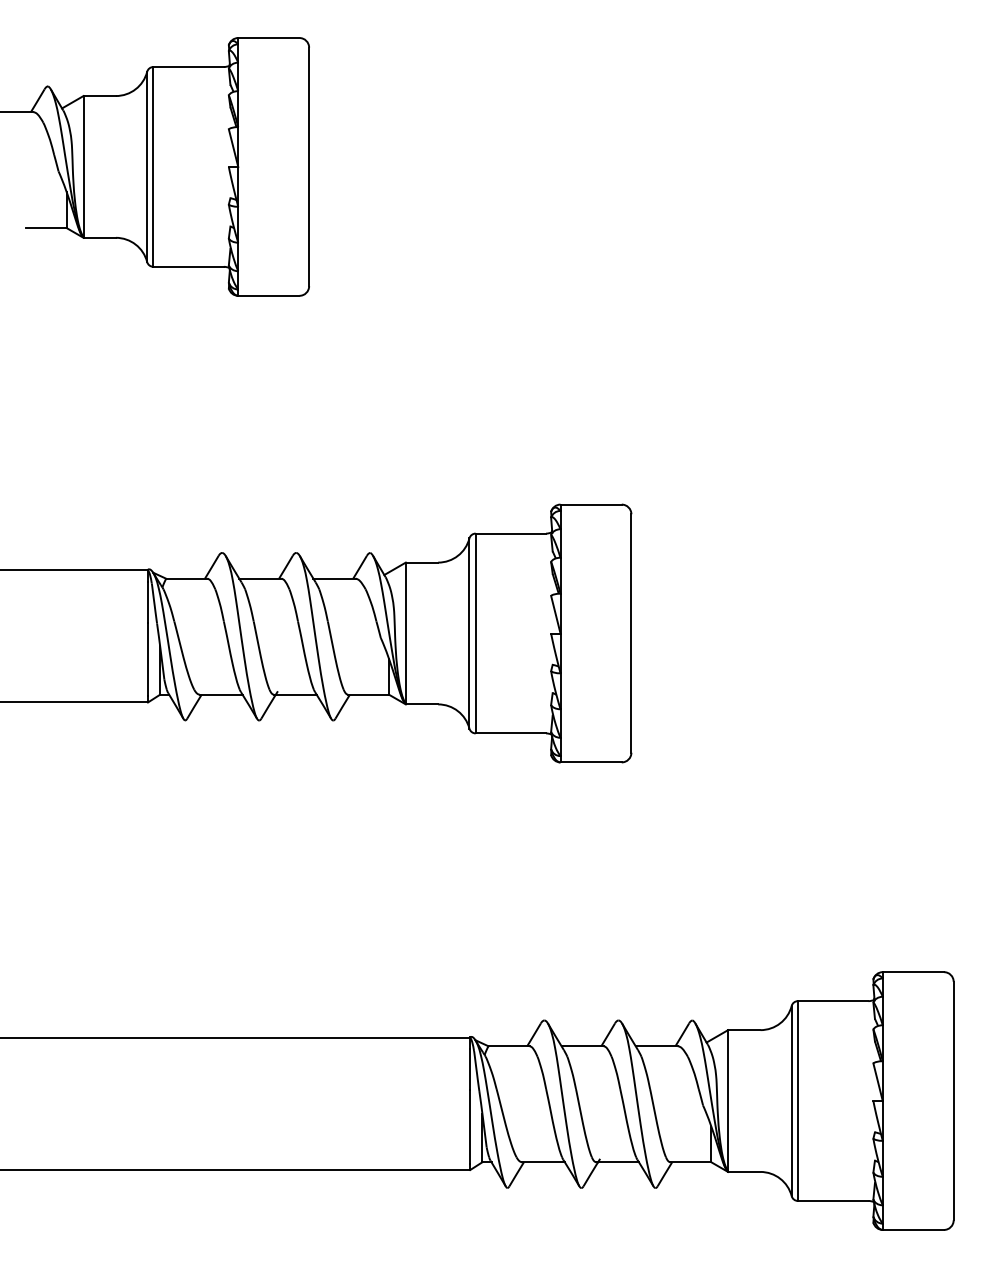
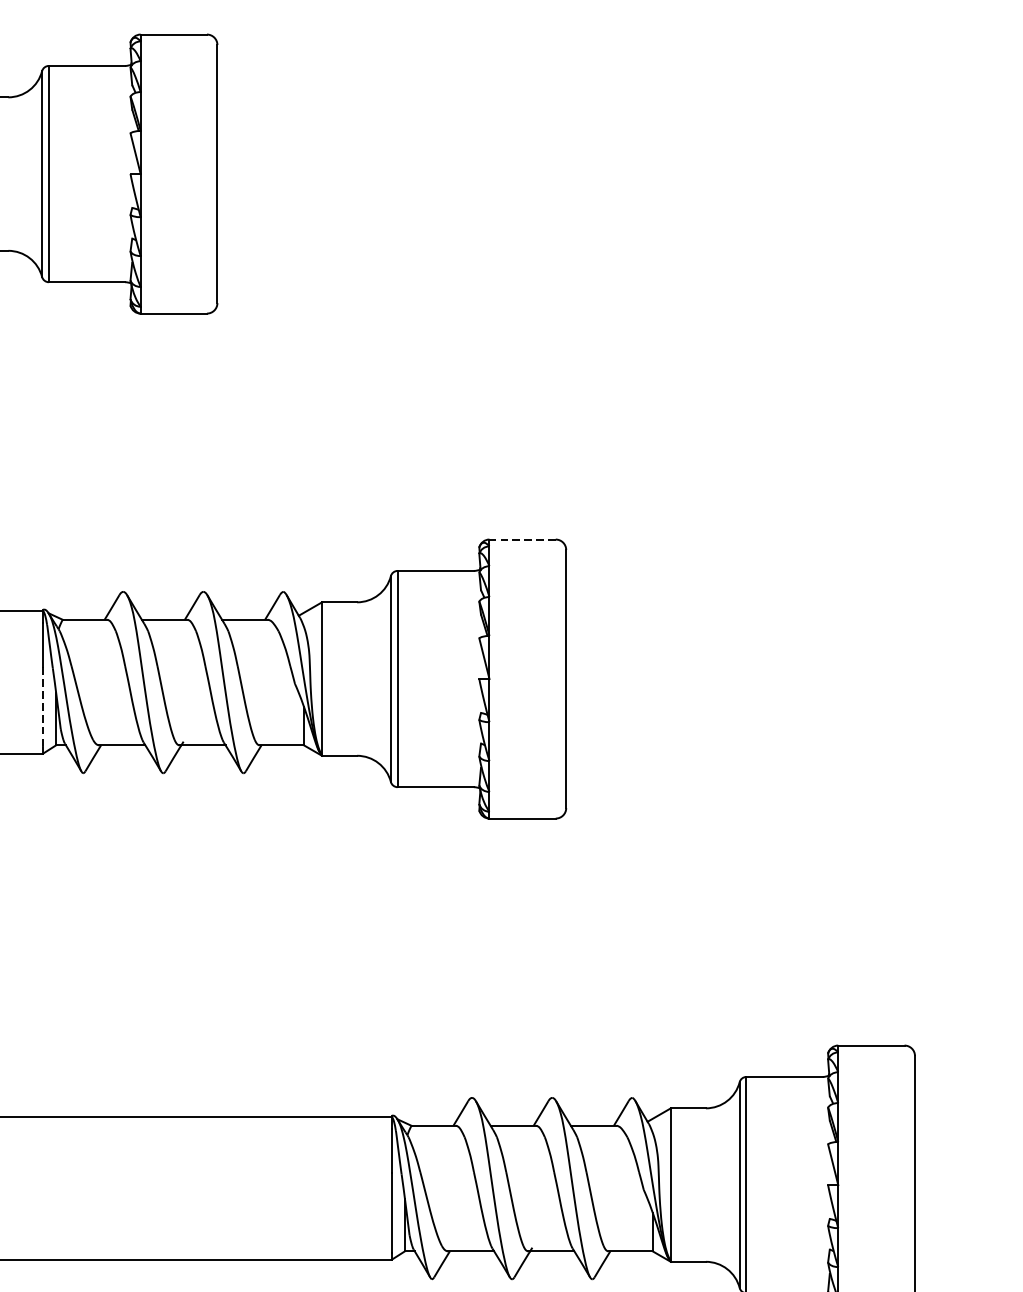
line: (591, 504) -> (523, 539), solid -> dashed
line: (148, 659) -> (43, 707), solid -> dashed

